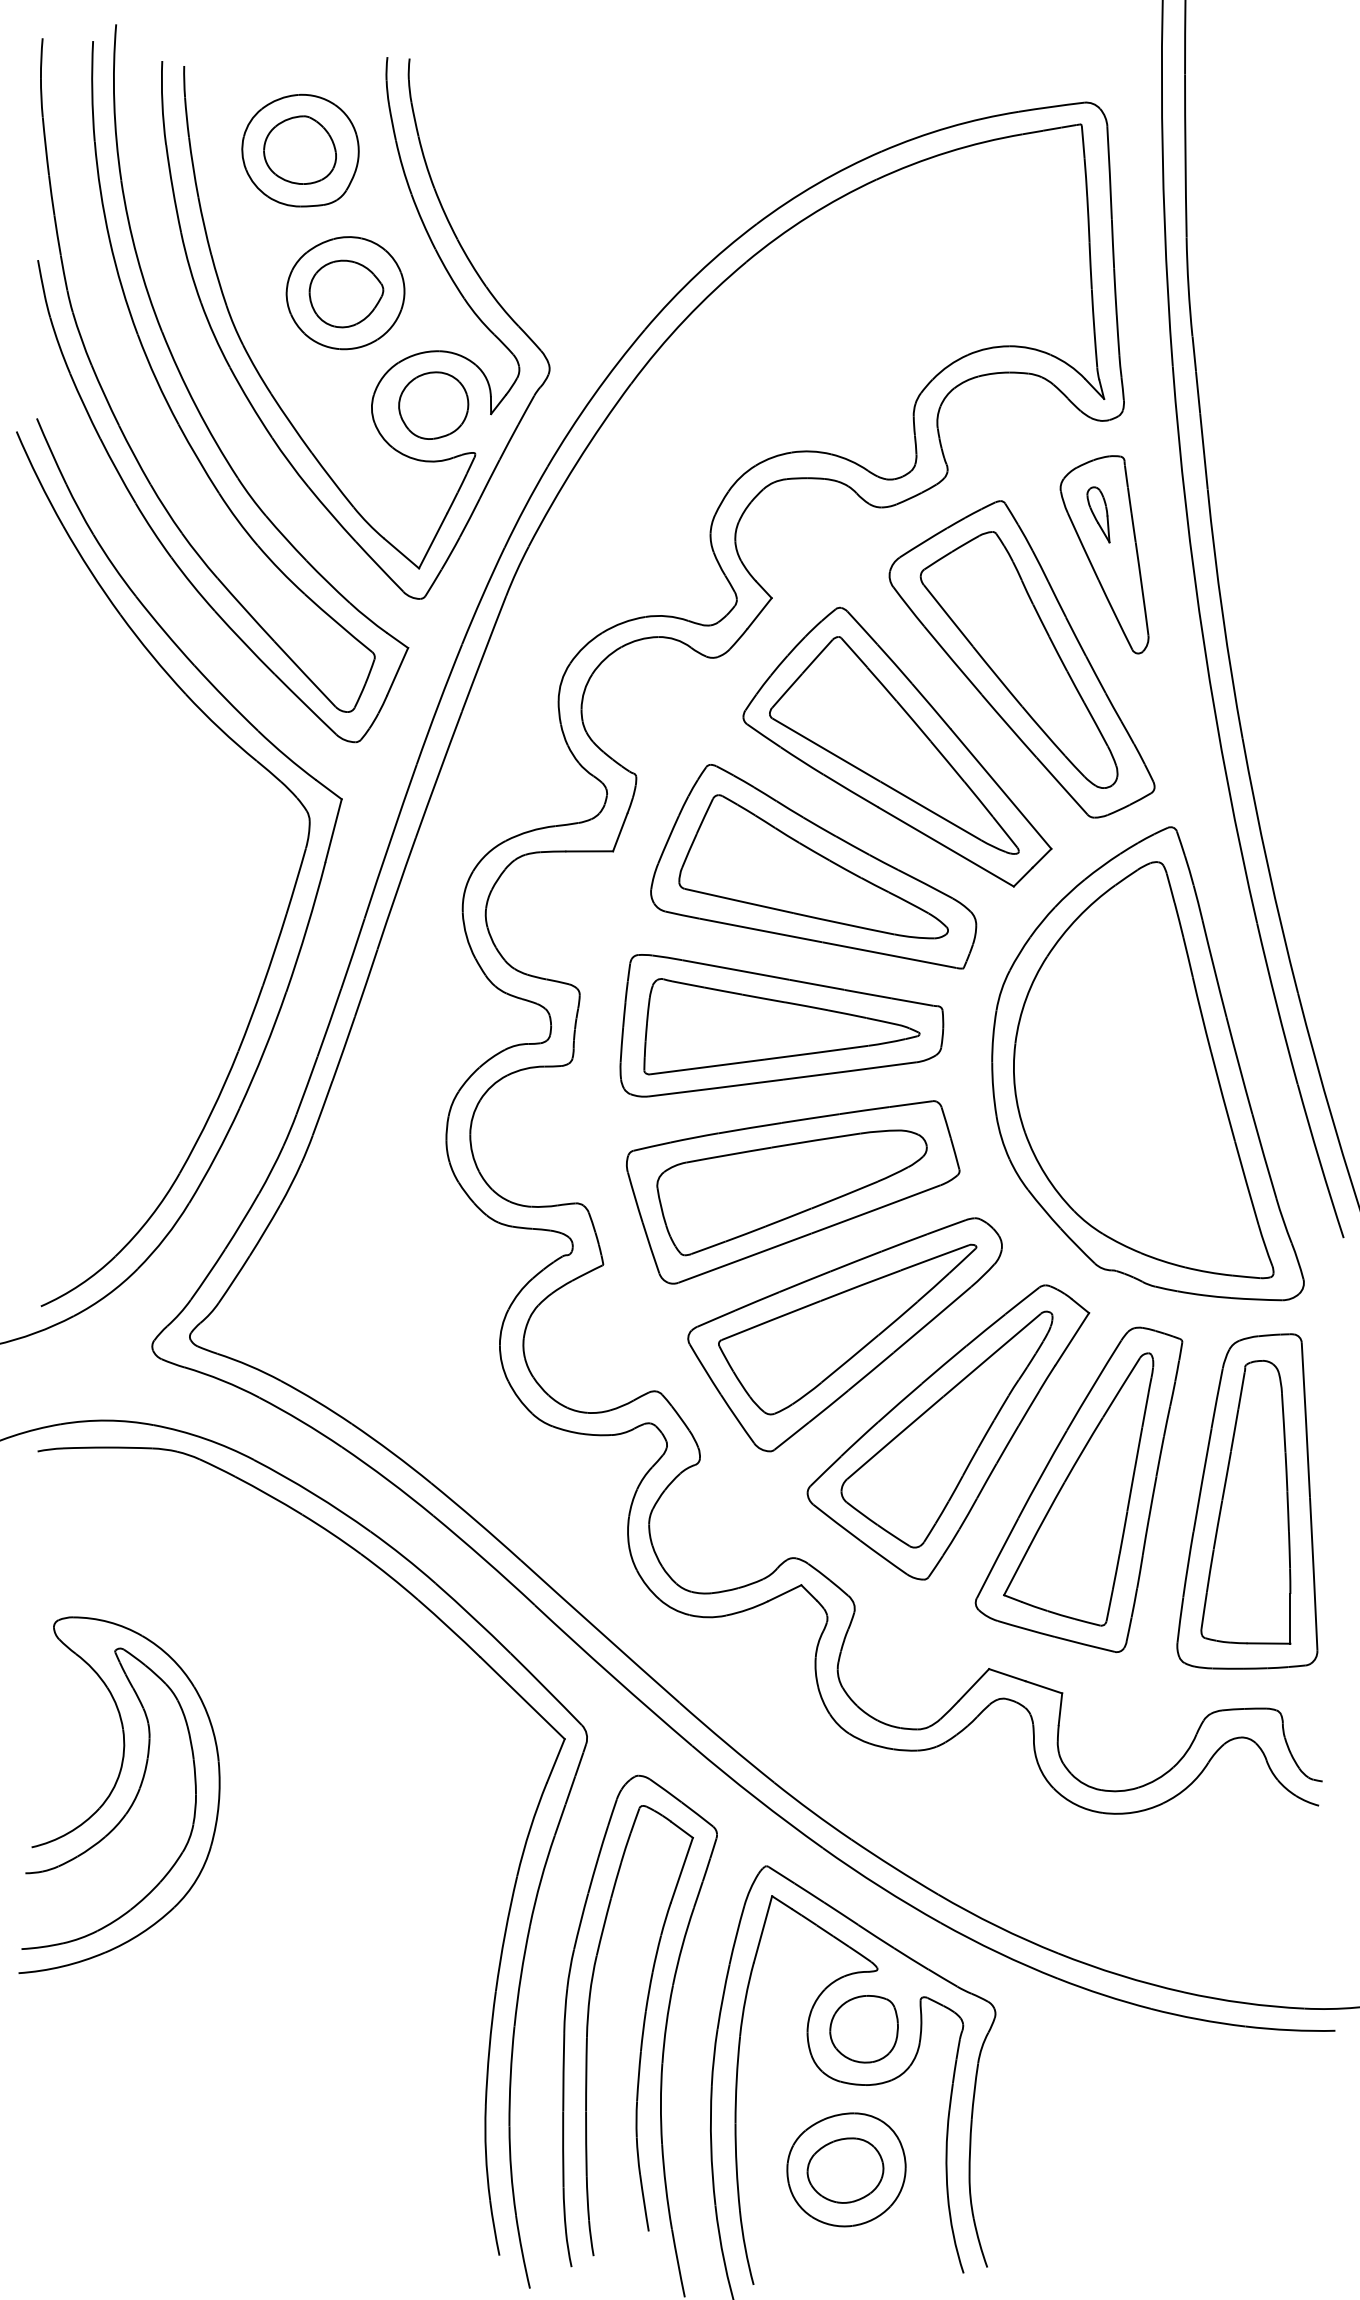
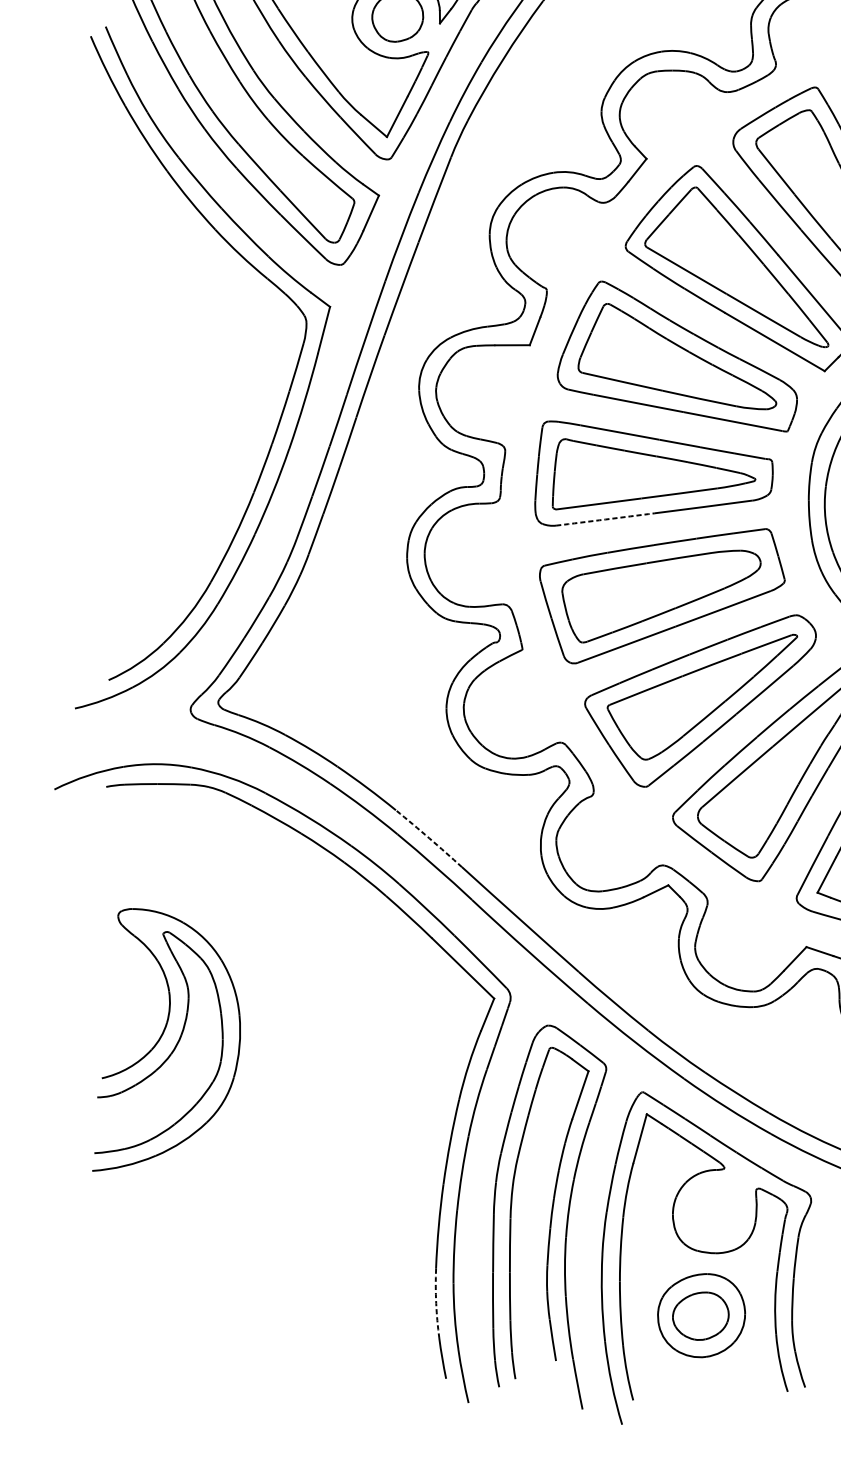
arc: (715, 1088) -> (605, 519), solid -> dashed
arc: (476, 1521) -> (429, 838), solid -> dashed
part: (863, 2029) -> (714, 1212), removed
arc: (485, 2153) -> (435, 1303), solid -> dashed

